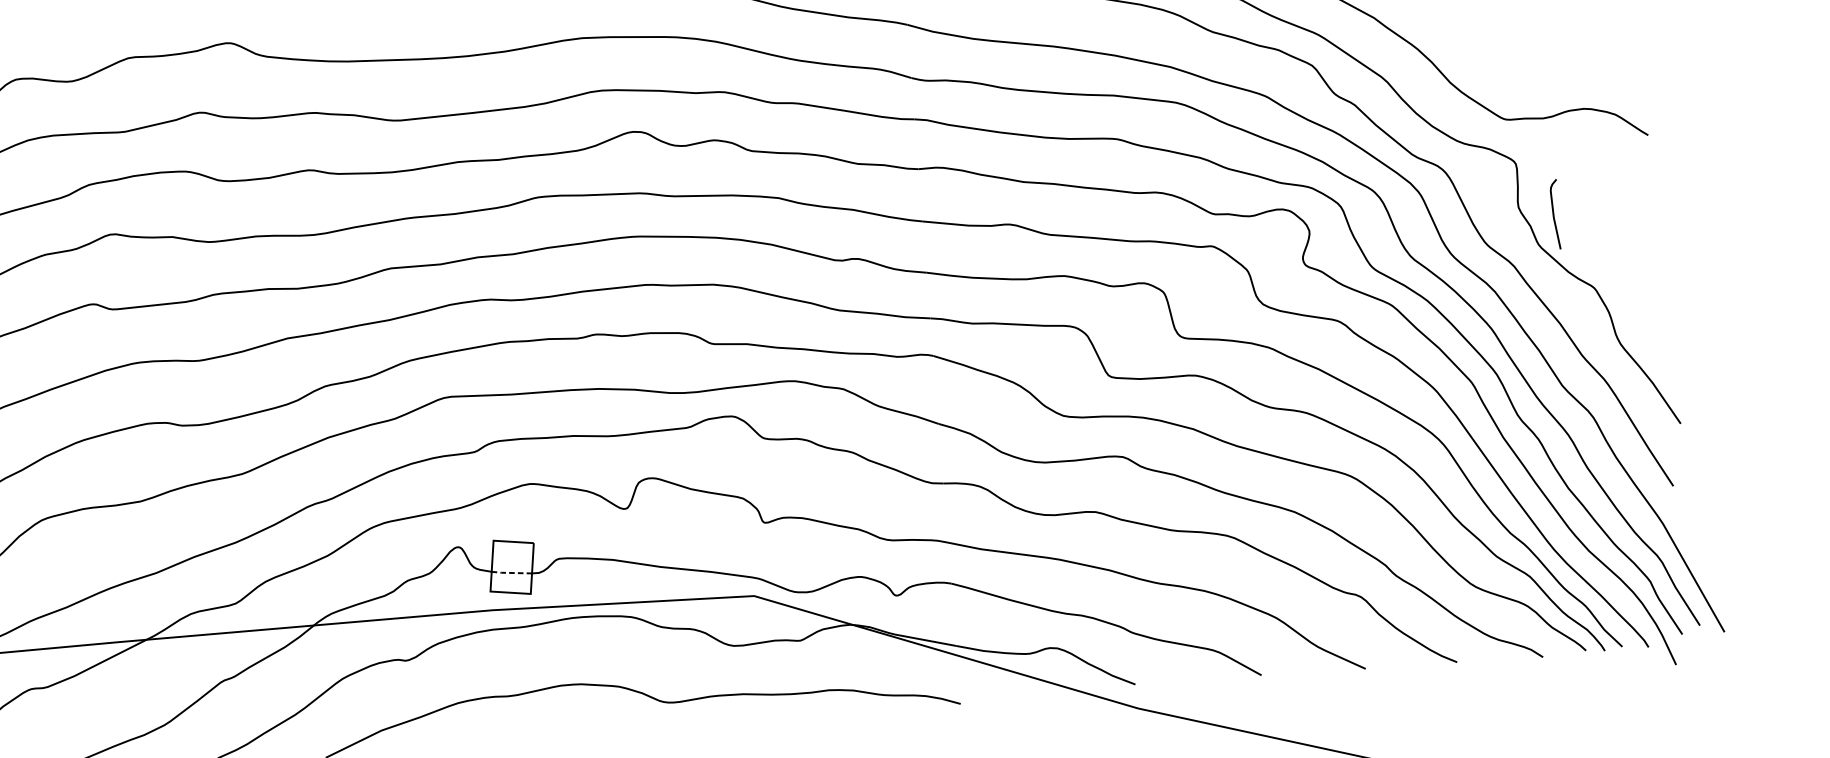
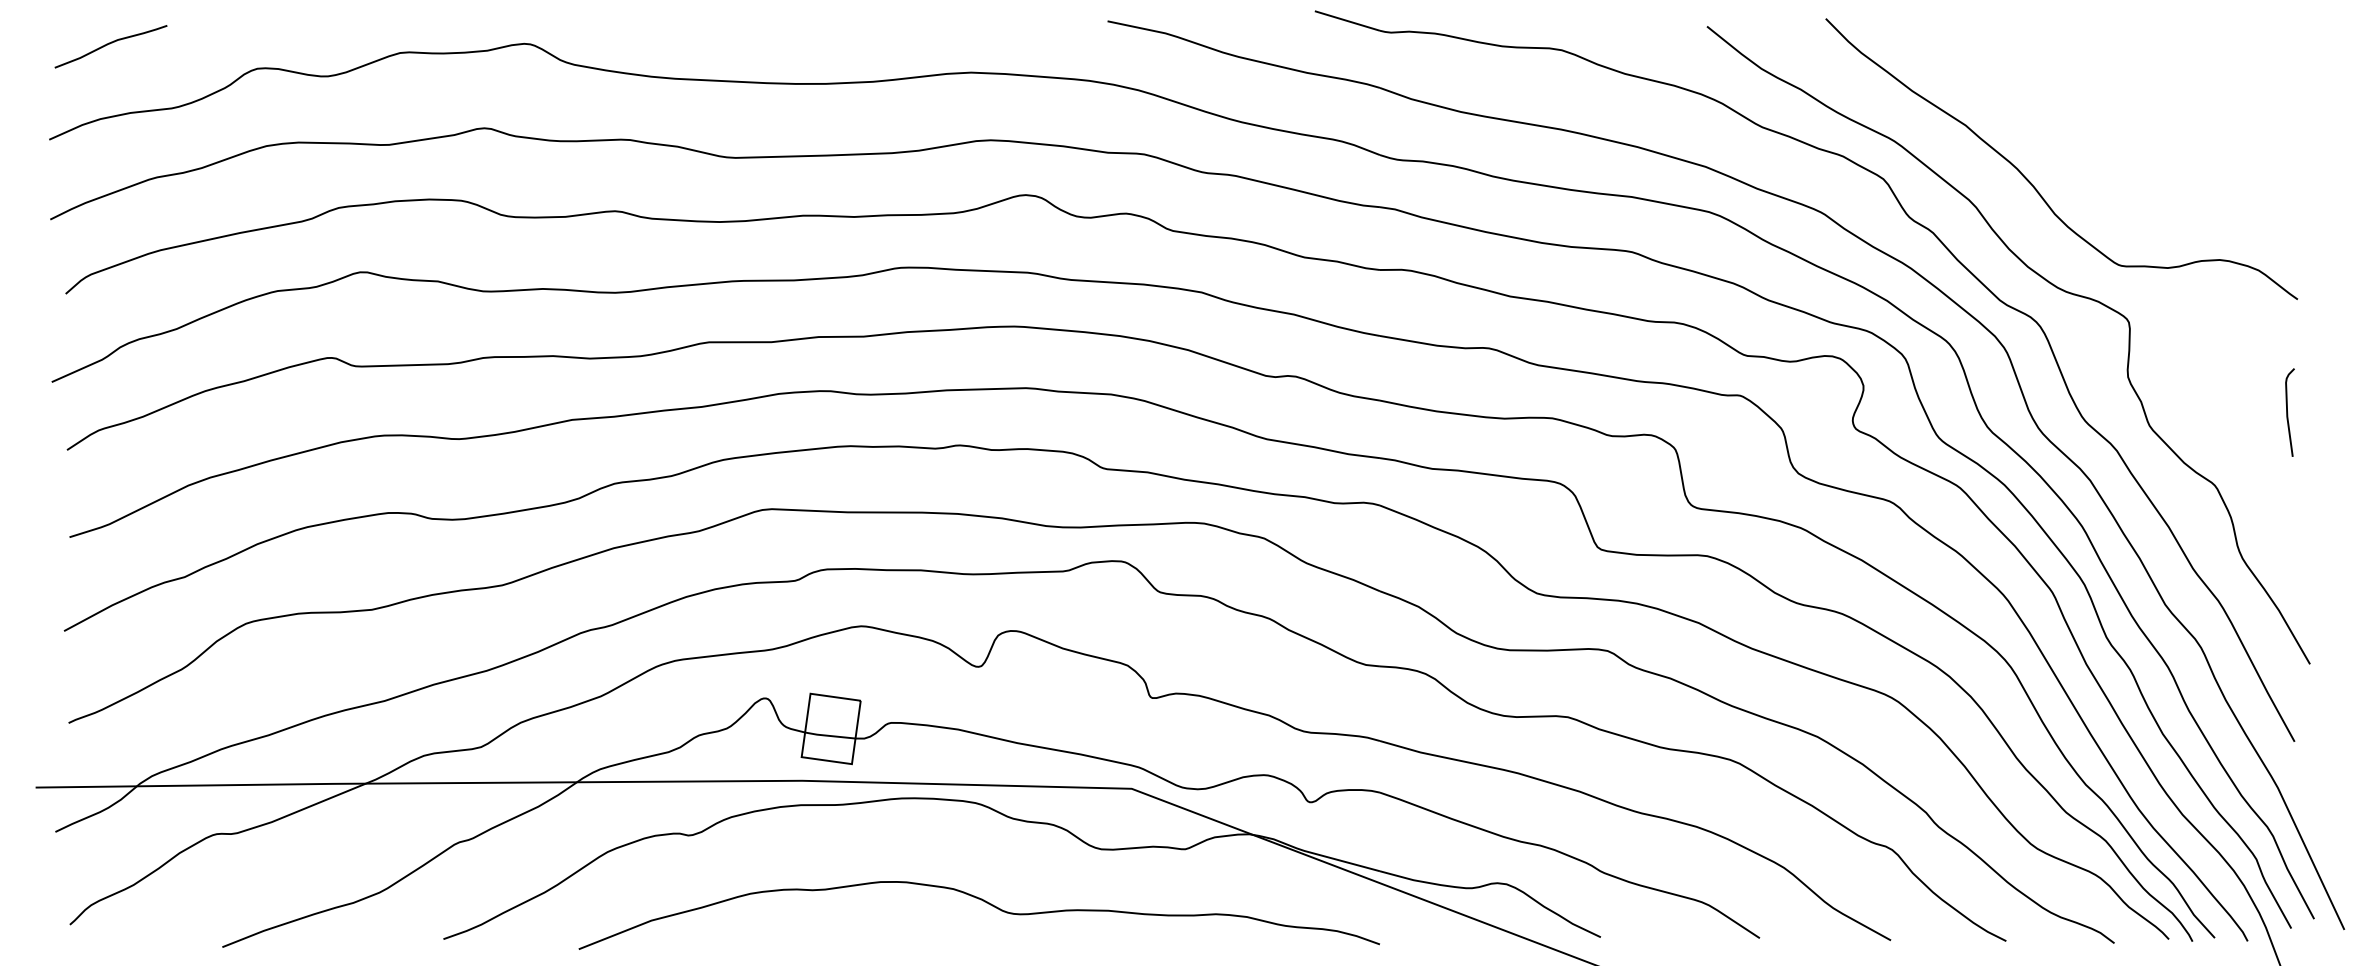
curve: (1554, 215) -> (2288, 413), moved
line: (511, 572) -> (829, 735), dashed -> solid

